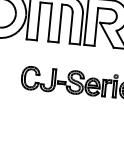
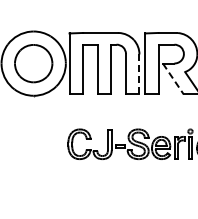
line: (81, 29) -> (139, 74), solid -> dashed
line: (107, 34) -> (173, 78), solid -> dashed

